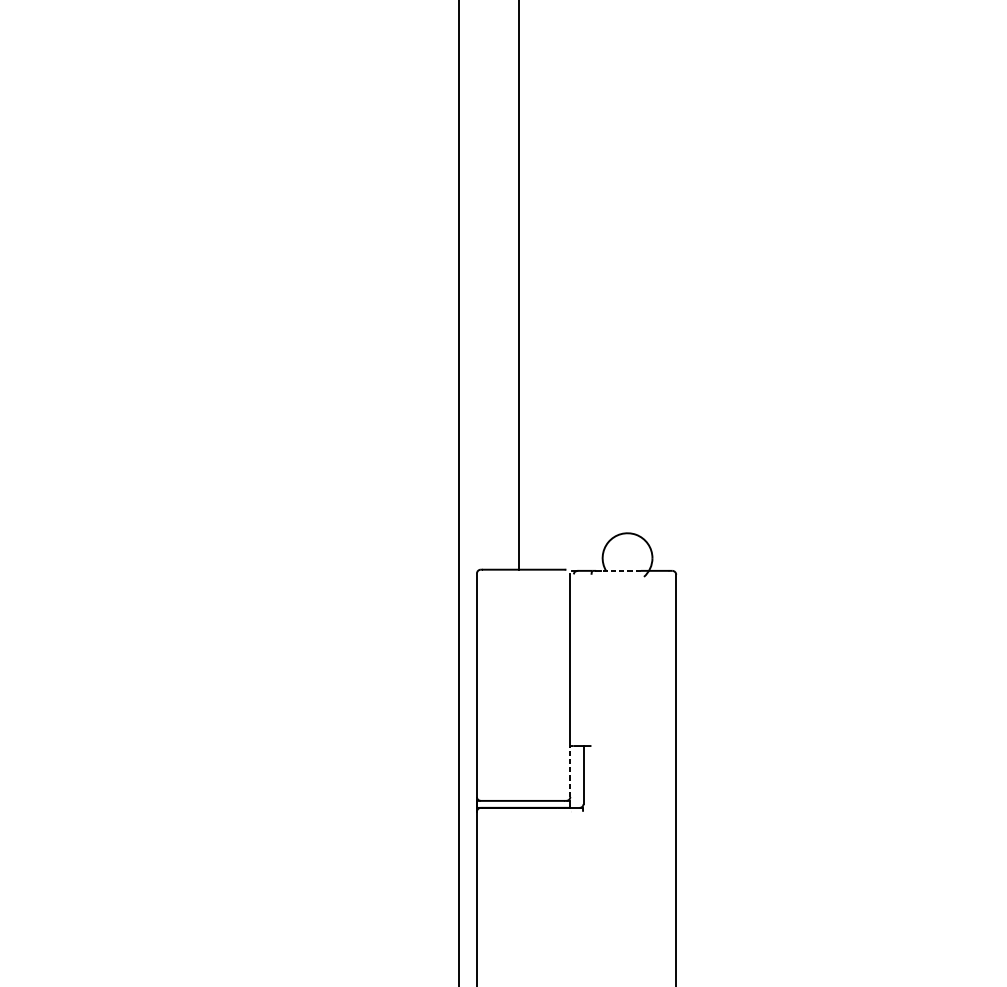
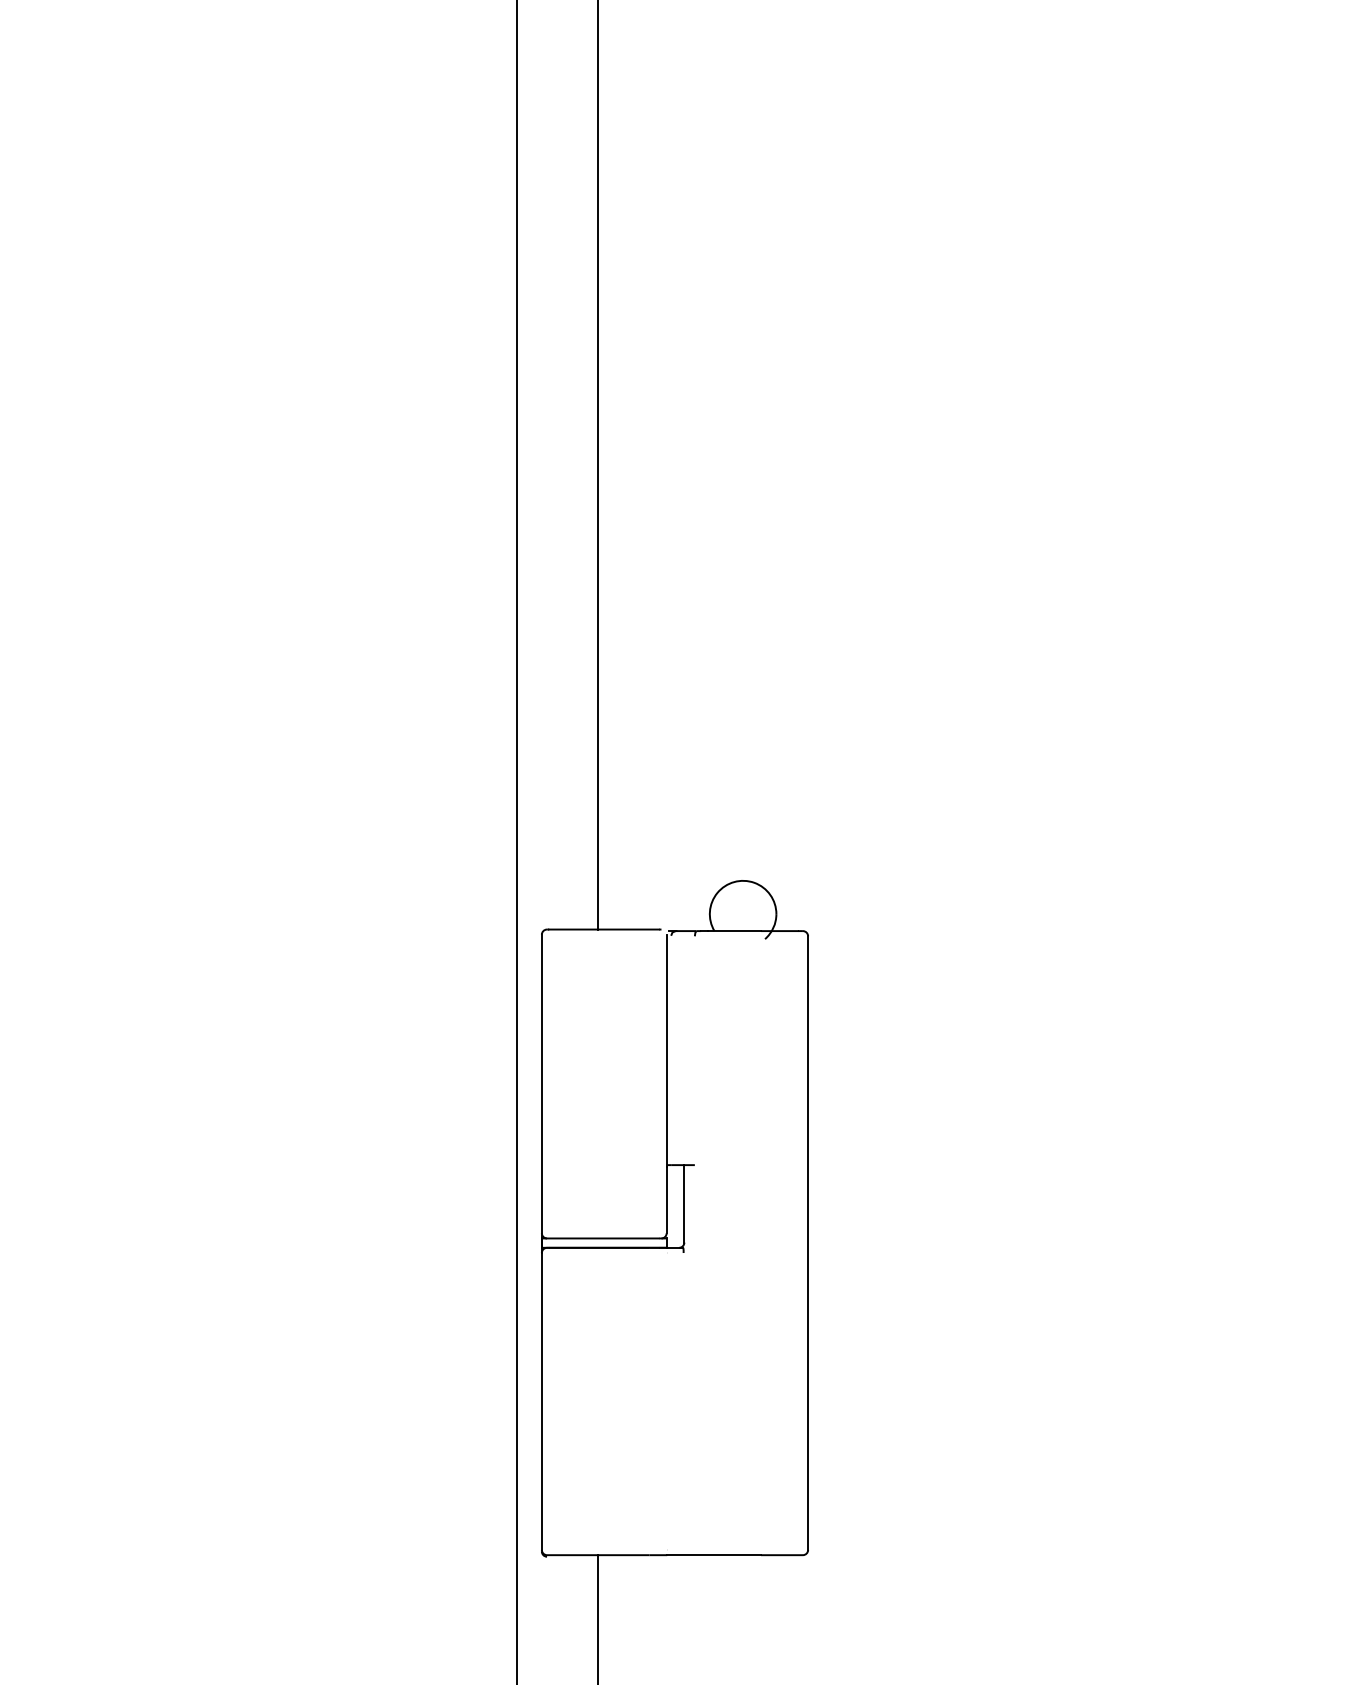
line: (621, 571) -> (734, 931), dashed -> solid
line: (570, 771) -> (666, 1199), dashed -> solid

